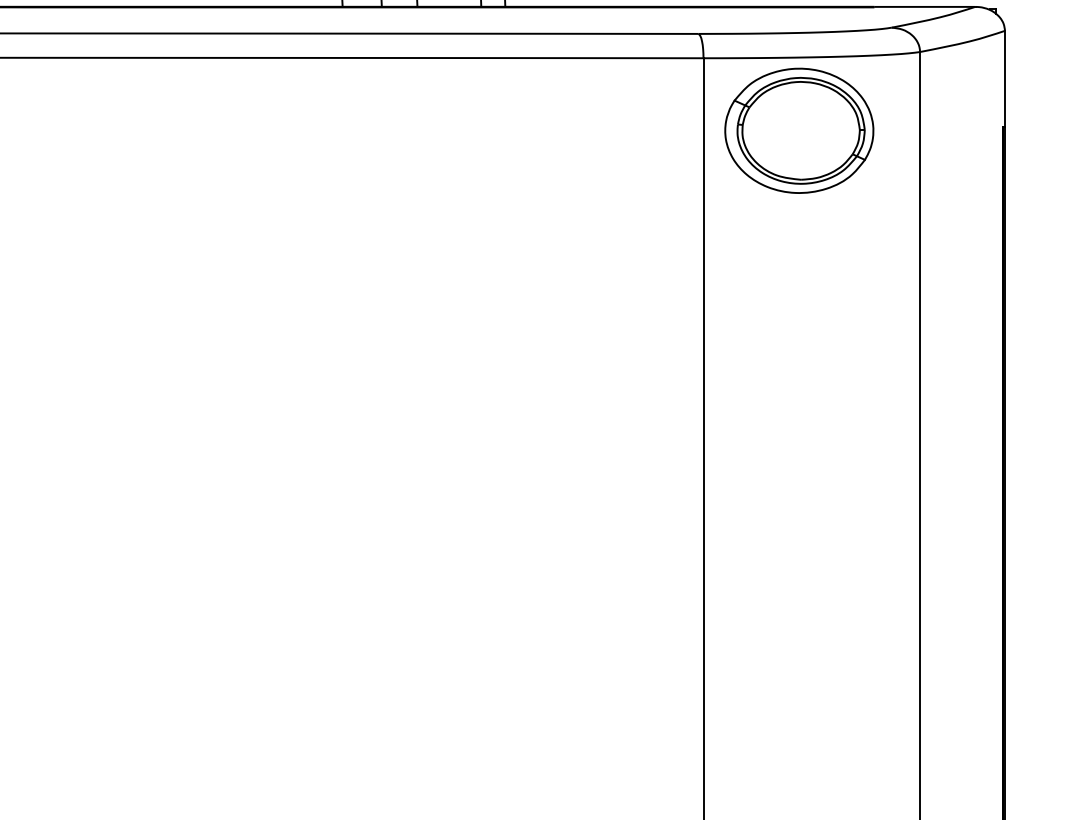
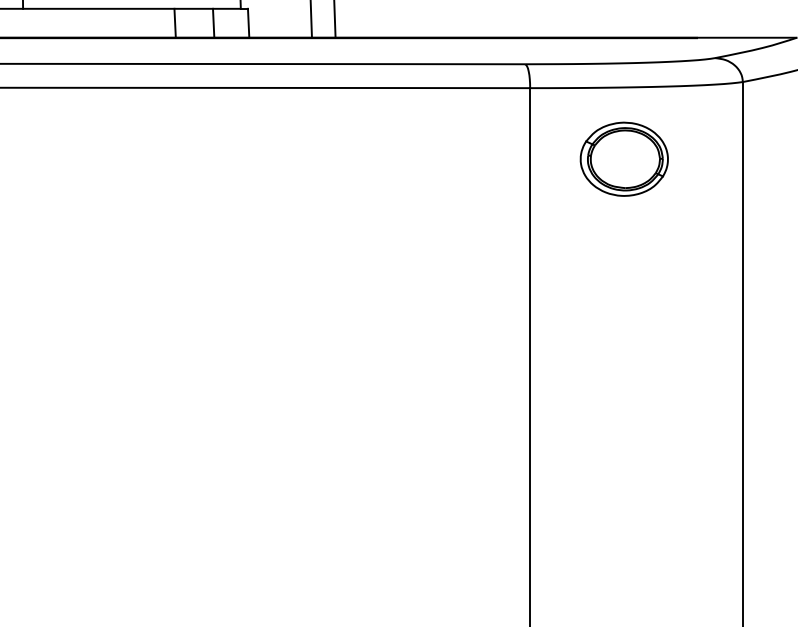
part: (799, 130) -> (624, 159), size x0.6

